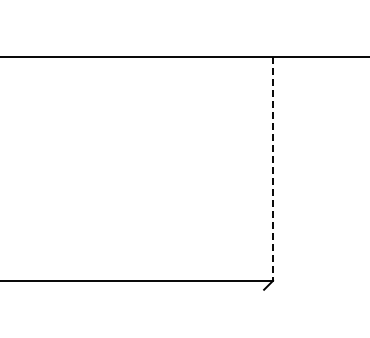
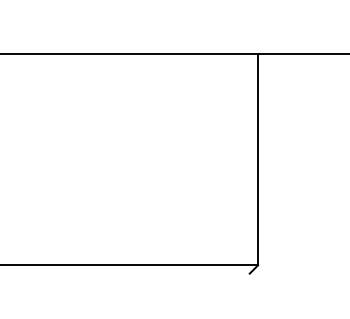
line: (273, 168) -> (258, 159), dashed -> solid

